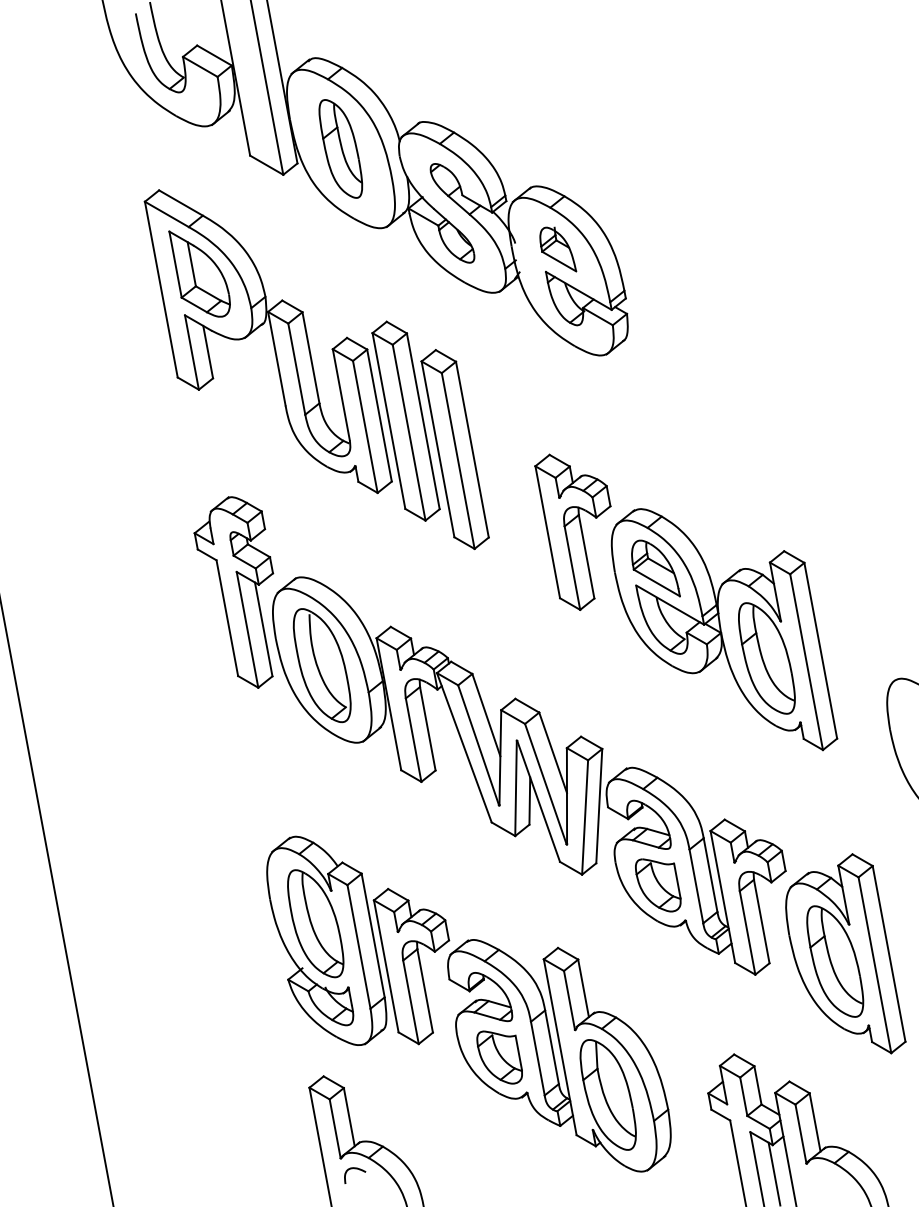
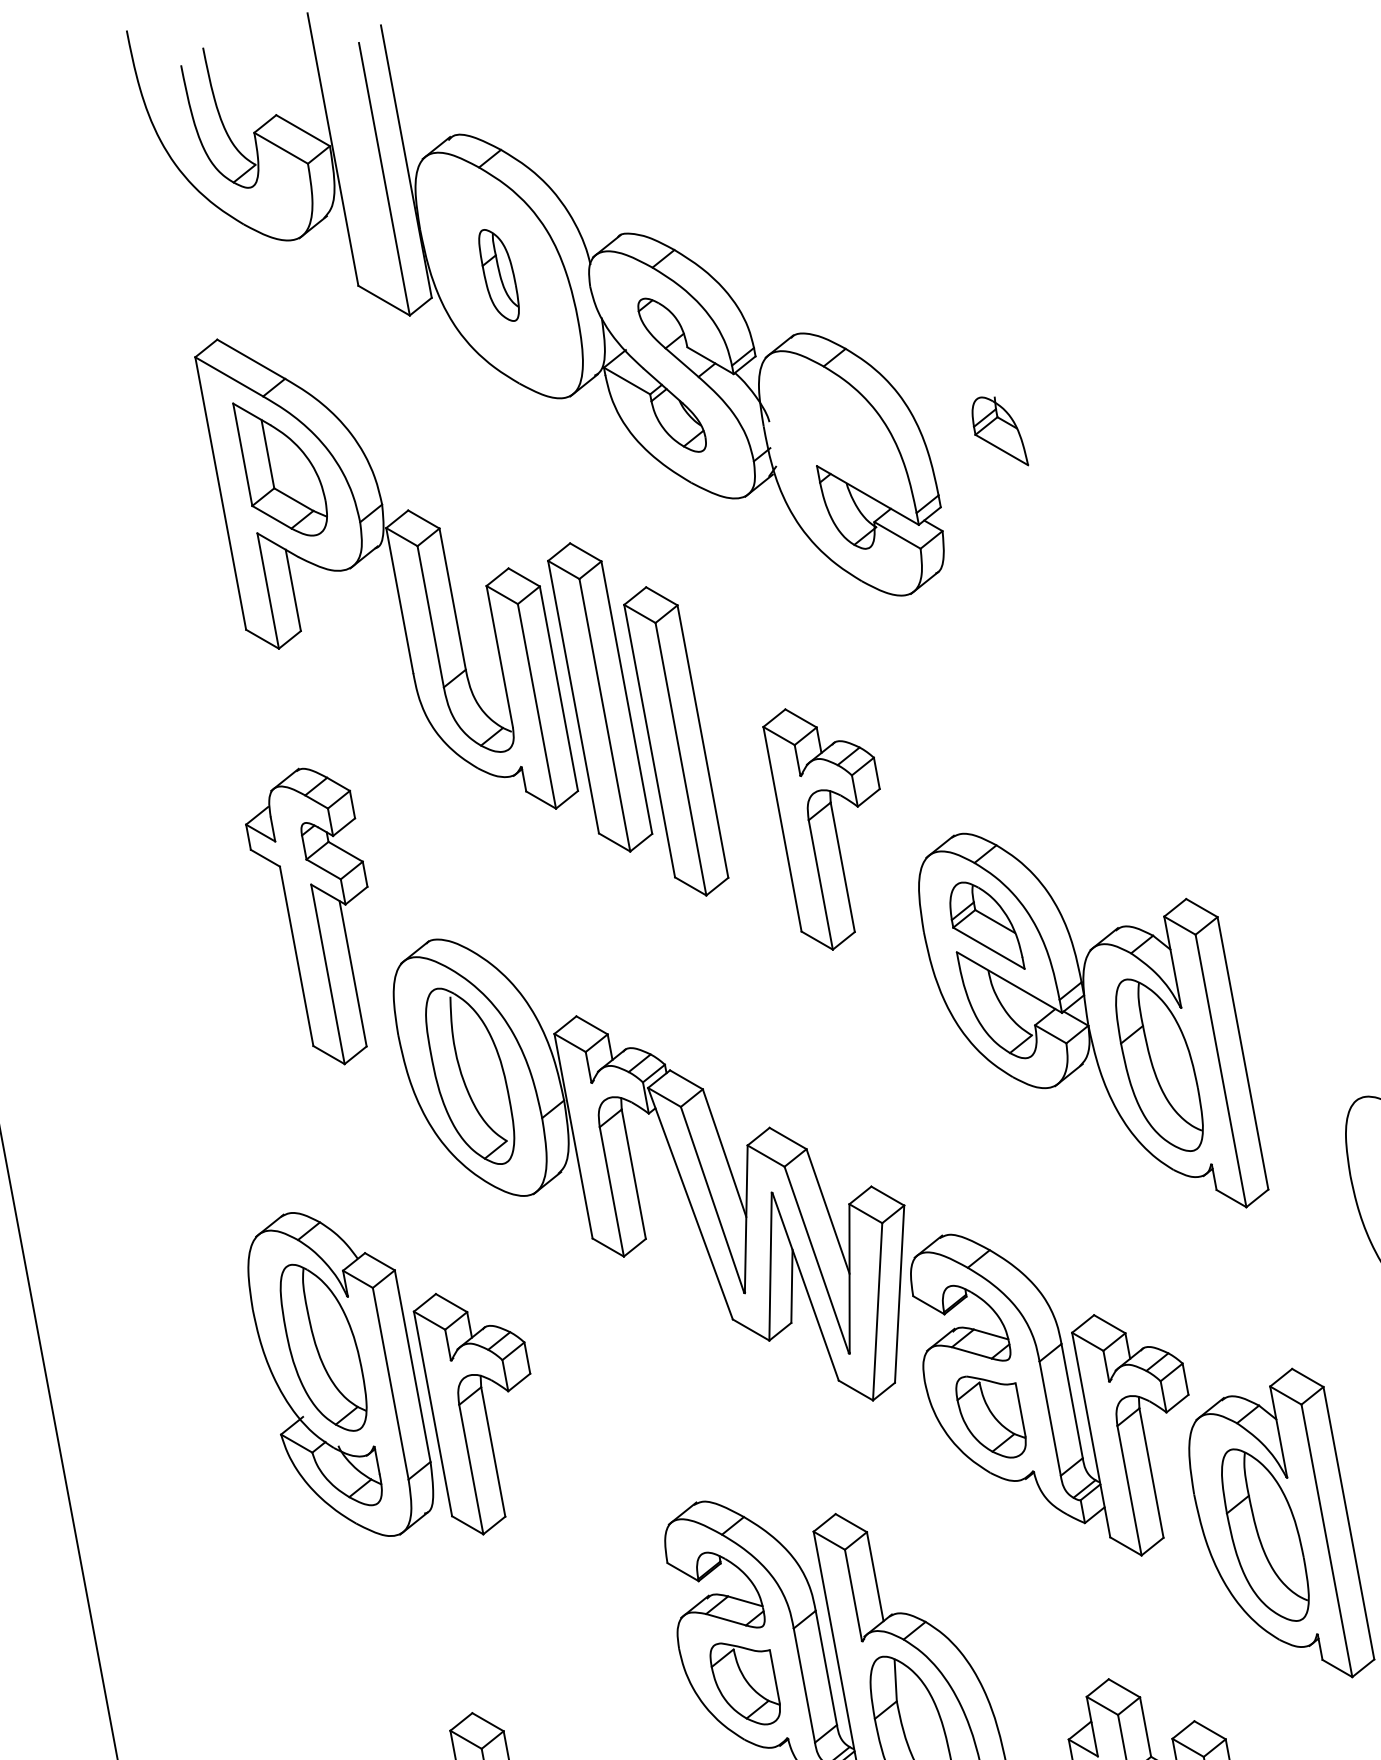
part: (340, 148) -> (498, 274), size x0.6
part: (558, 249) -> (1000, 431), moved
part: (572, 531) -> (820, 828), moved
part: (233, 592) -> (306, 916), moved
part: (358, 940) -> (389, 1373), moved

